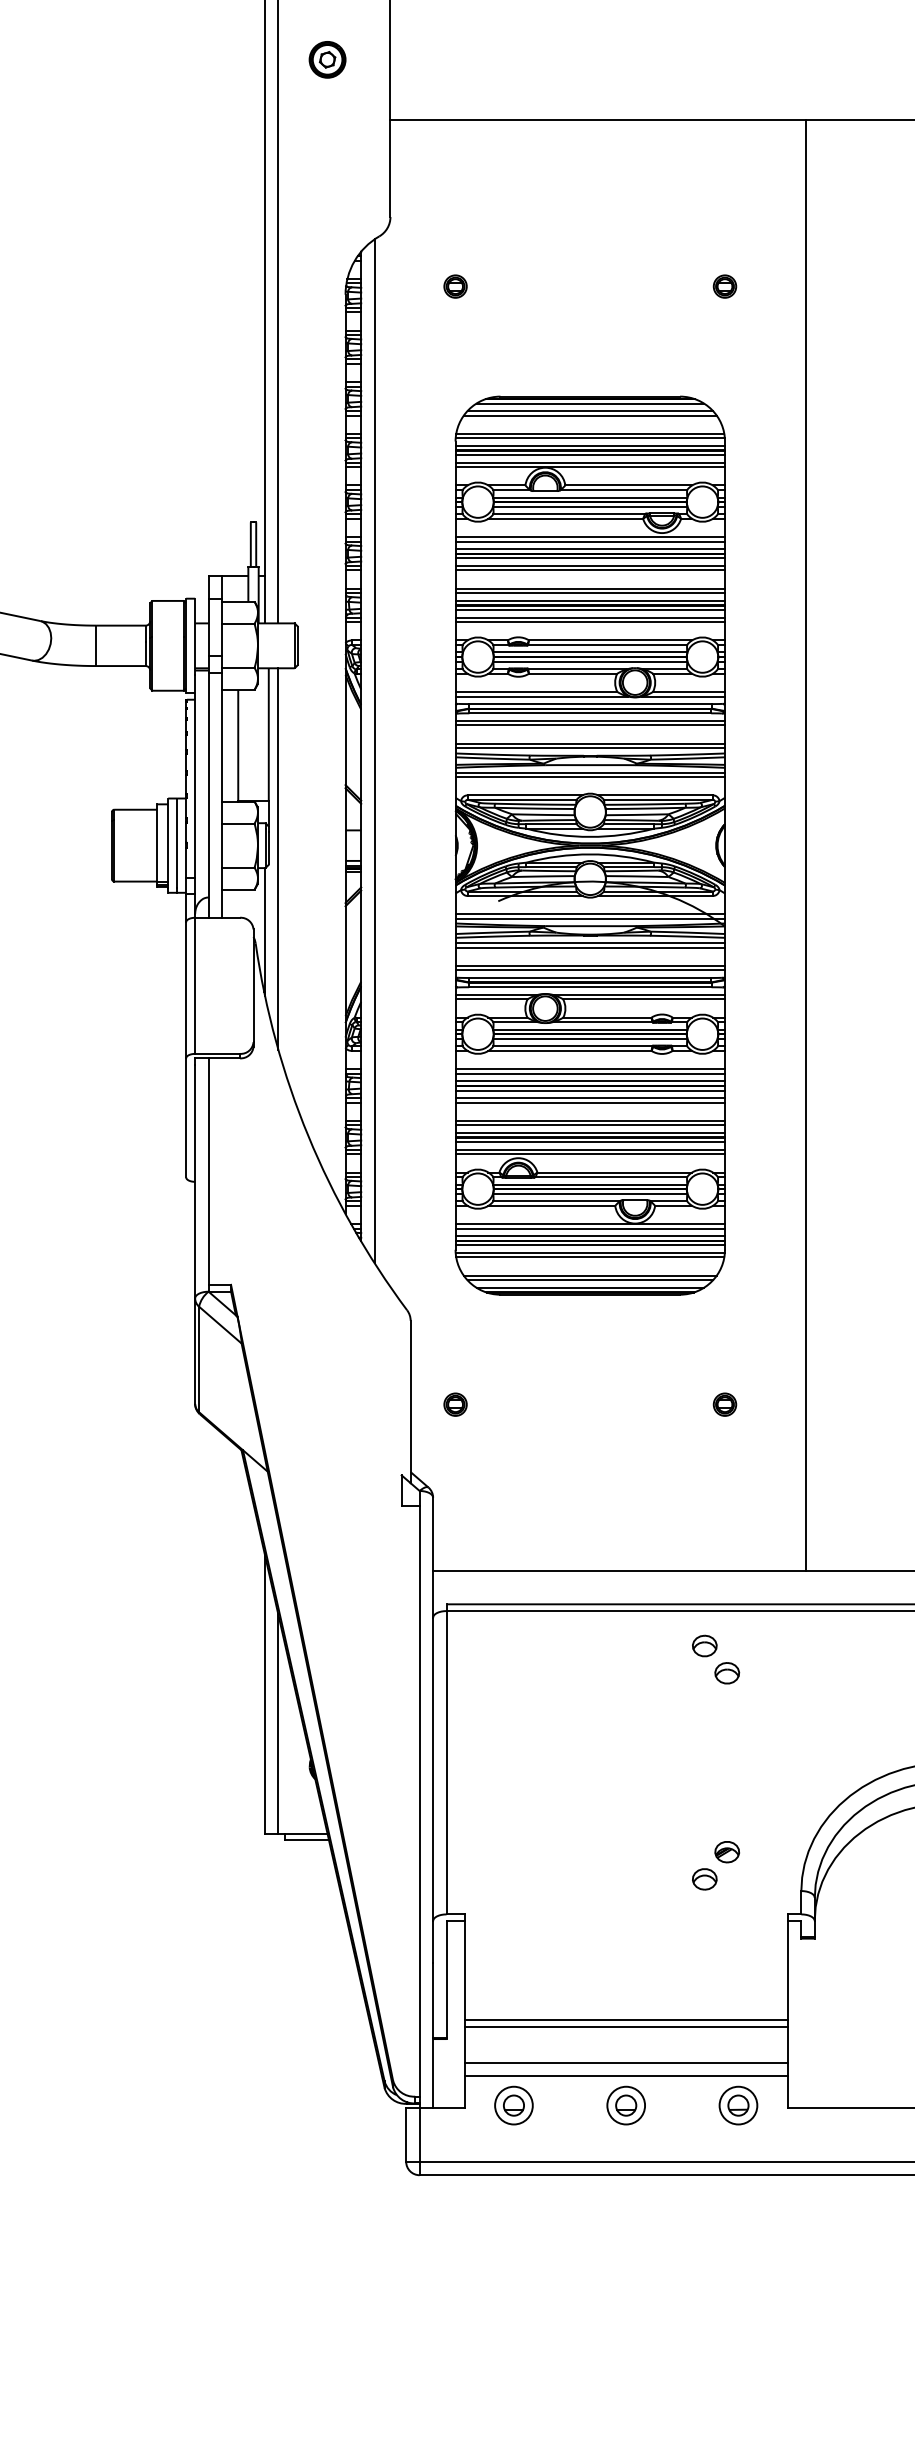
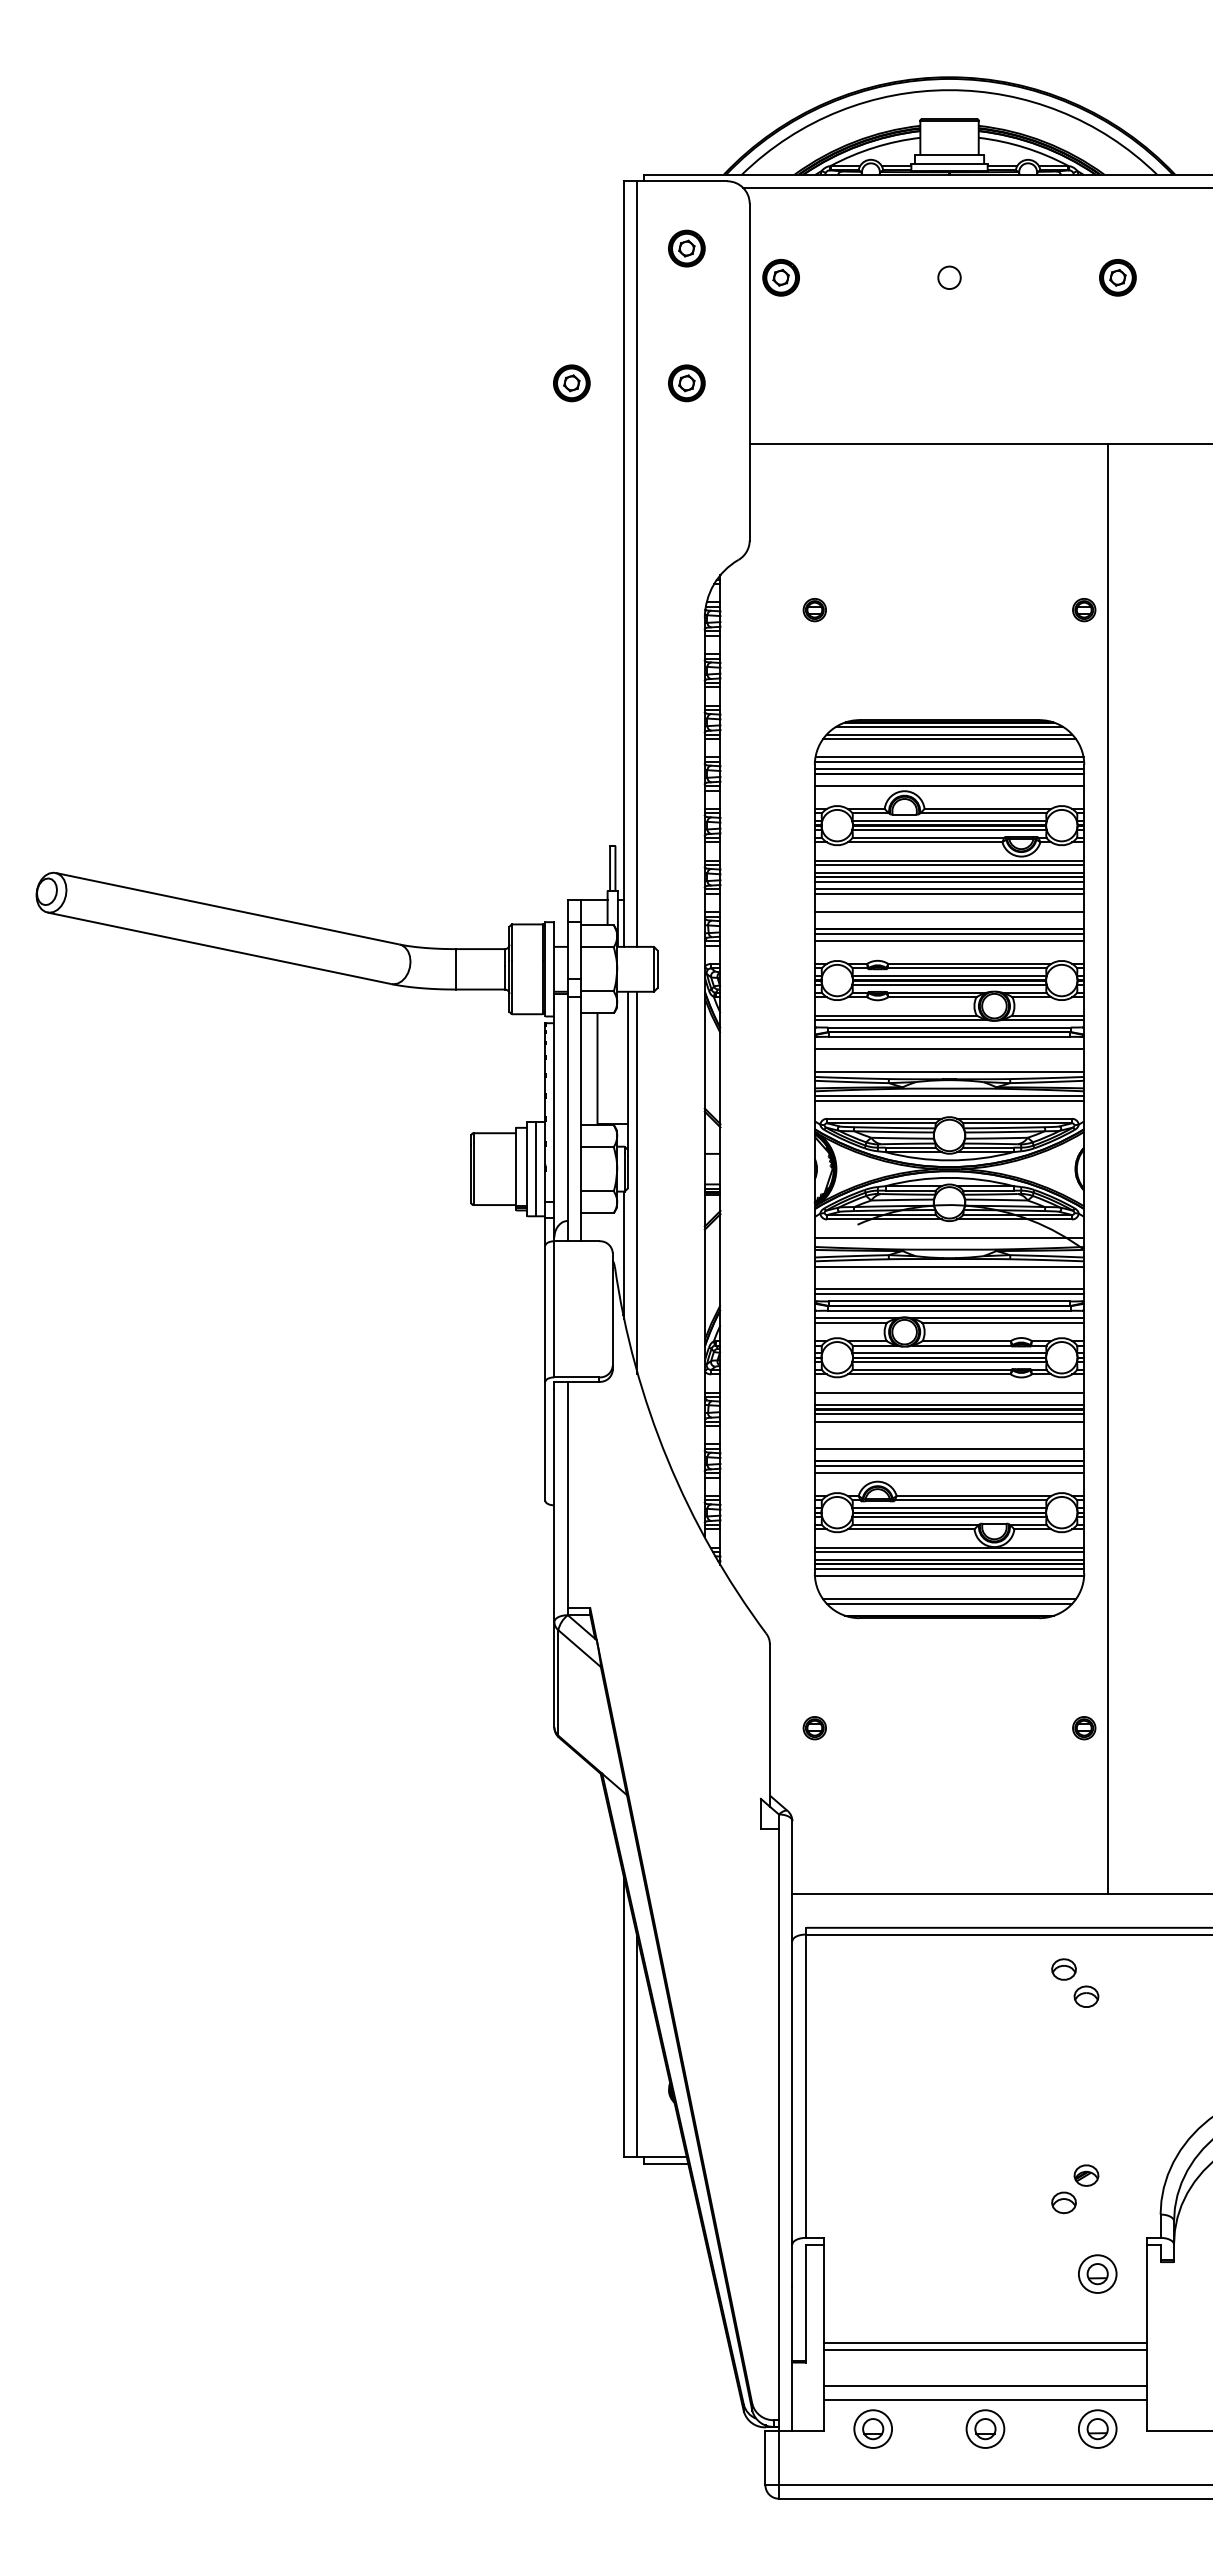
part: (212, 60) -> (571, 383), added
line: (590, 455) -> (949, 778), removed
line: (590, 467) -> (949, 790), removed
line: (590, 593) -> (949, 916), removed
line: (590, 601) -> (949, 924), removed
line: (590, 622) -> (949, 945), removed
line: (590, 721) -> (949, 1044), removed
line: (590, 744) -> (949, 1067), removed
line: (374, 751) -> (733, 1074), removed
line: (806, 845) -> (1108, 1168), moved
line: (590, 919) -> (949, 1242), removed
line: (590, 948) -> (949, 1271), removed
line: (590, 1074) -> (949, 1397), removed
line: (590, 1103) -> (949, 1426), removed
line: (590, 1121) -> (949, 1444), removed
line: (590, 1133) -> (949, 1456), removed
line: (590, 1154) -> (949, 1477), removed
line: (590, 1257) -> (949, 1580), removed
line: (590, 1288) -> (949, 1611), removed
part: (738, 1950) -> (1097, 2273), added

